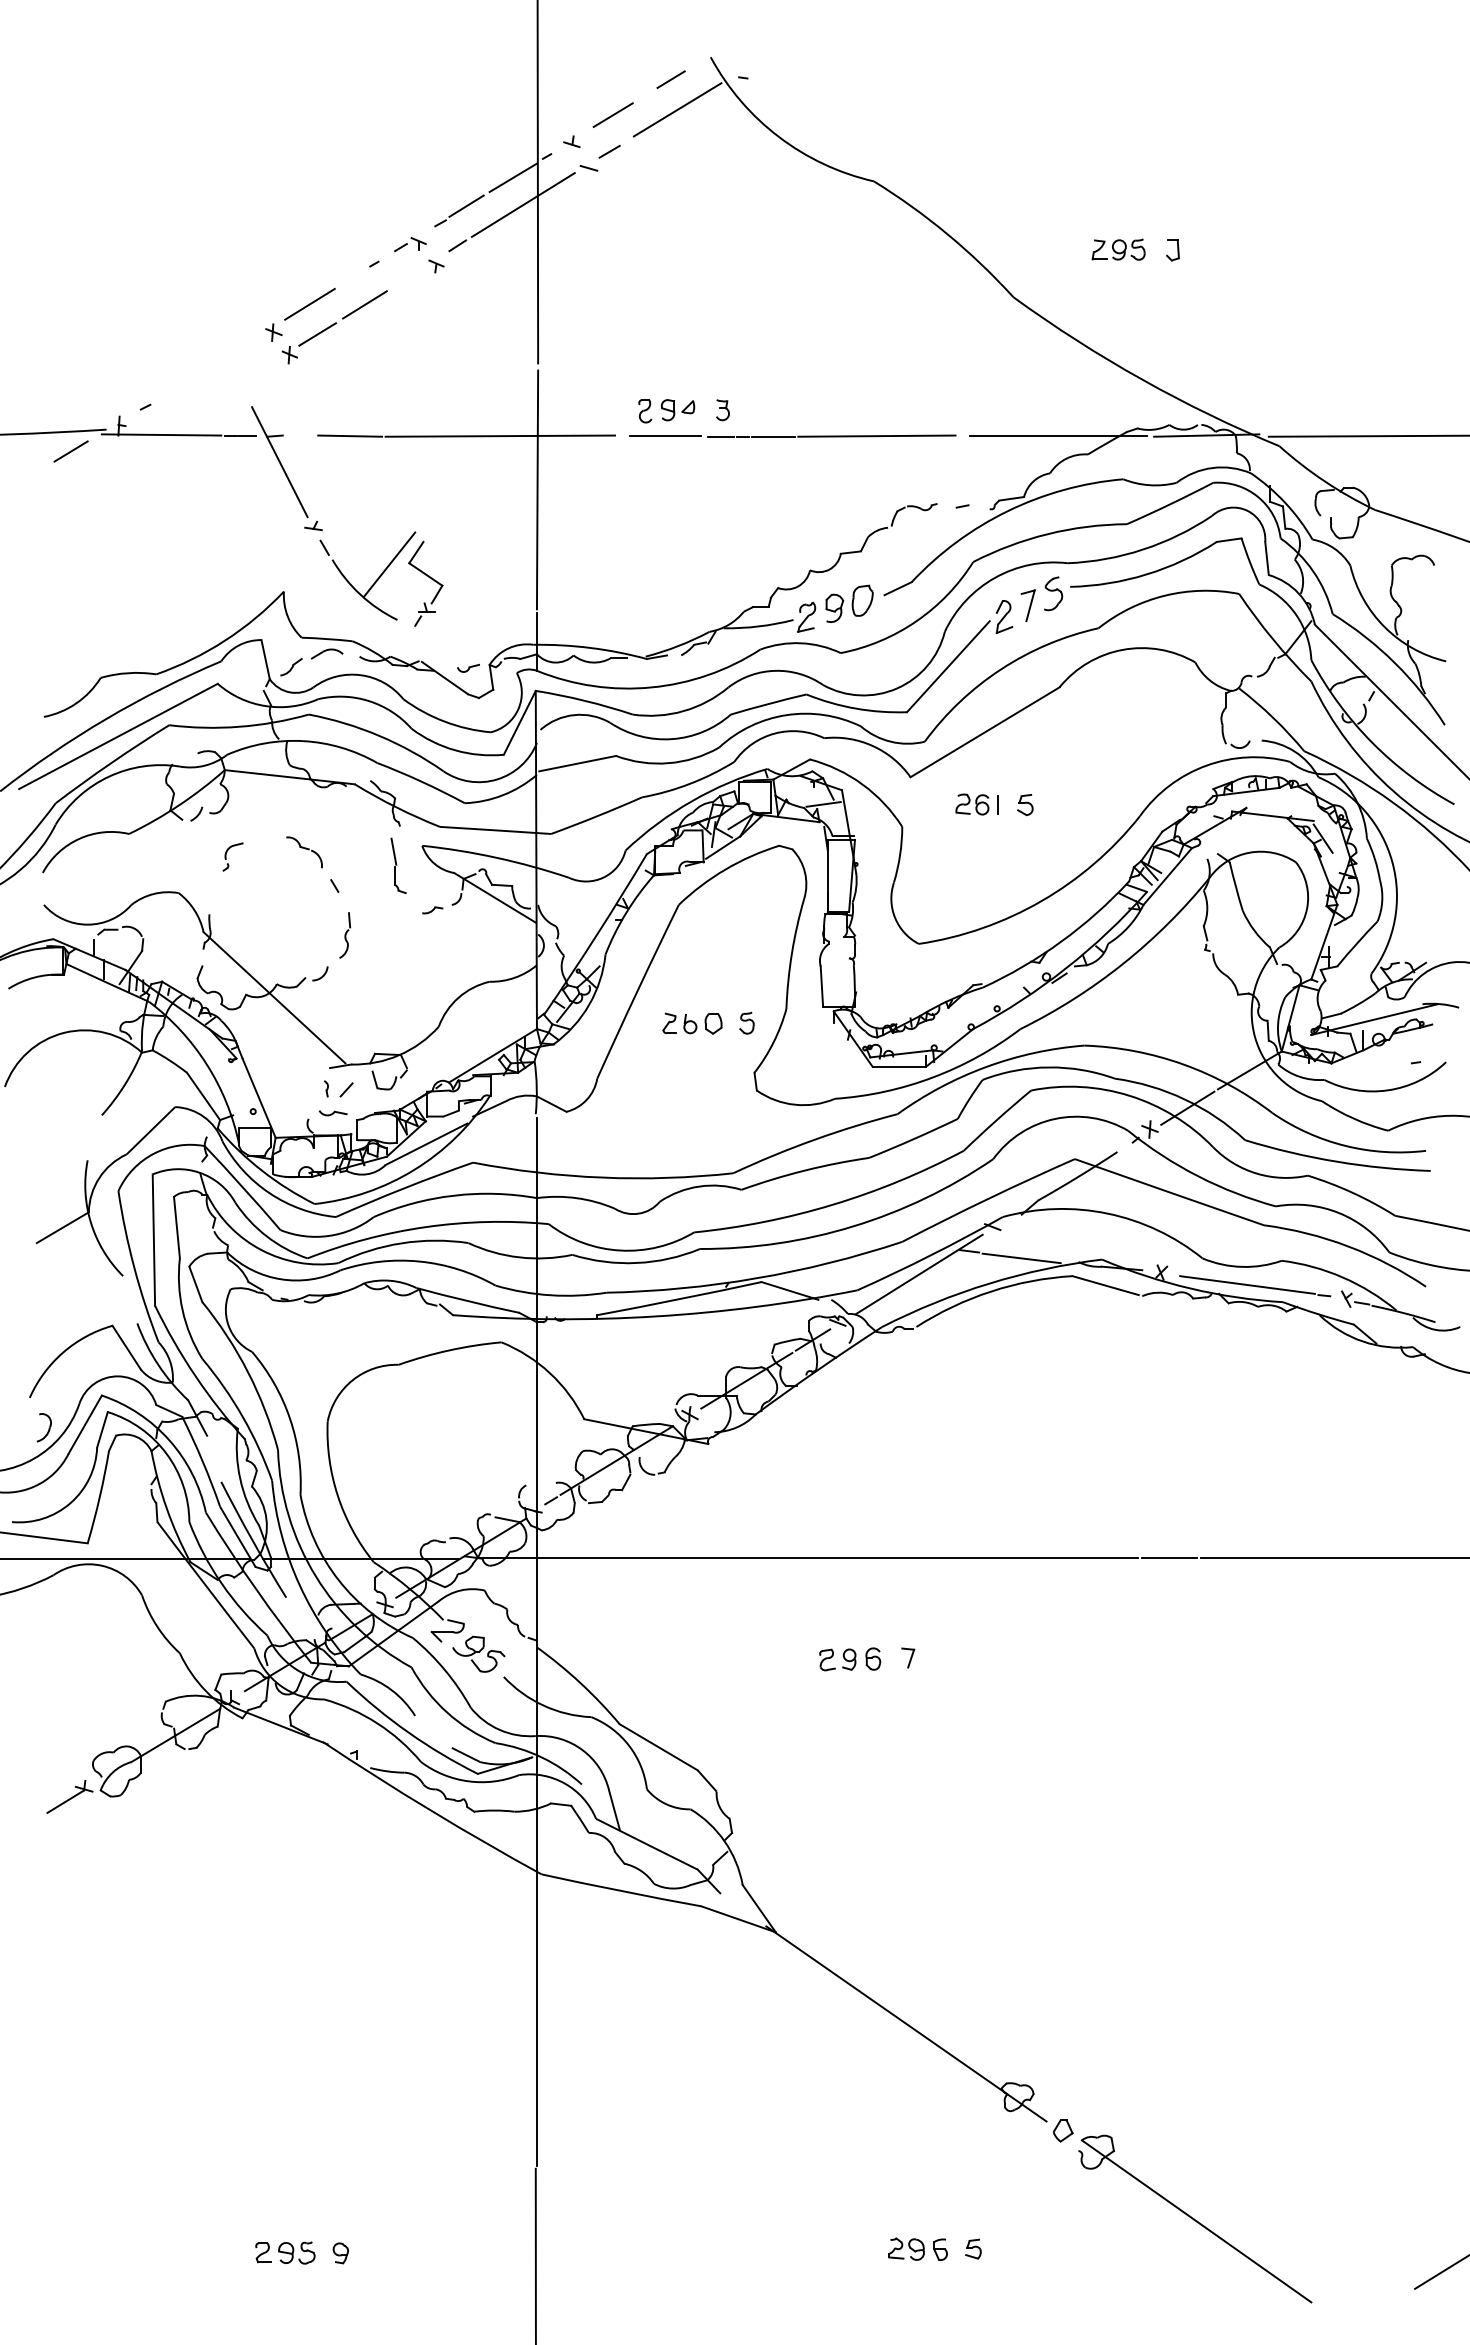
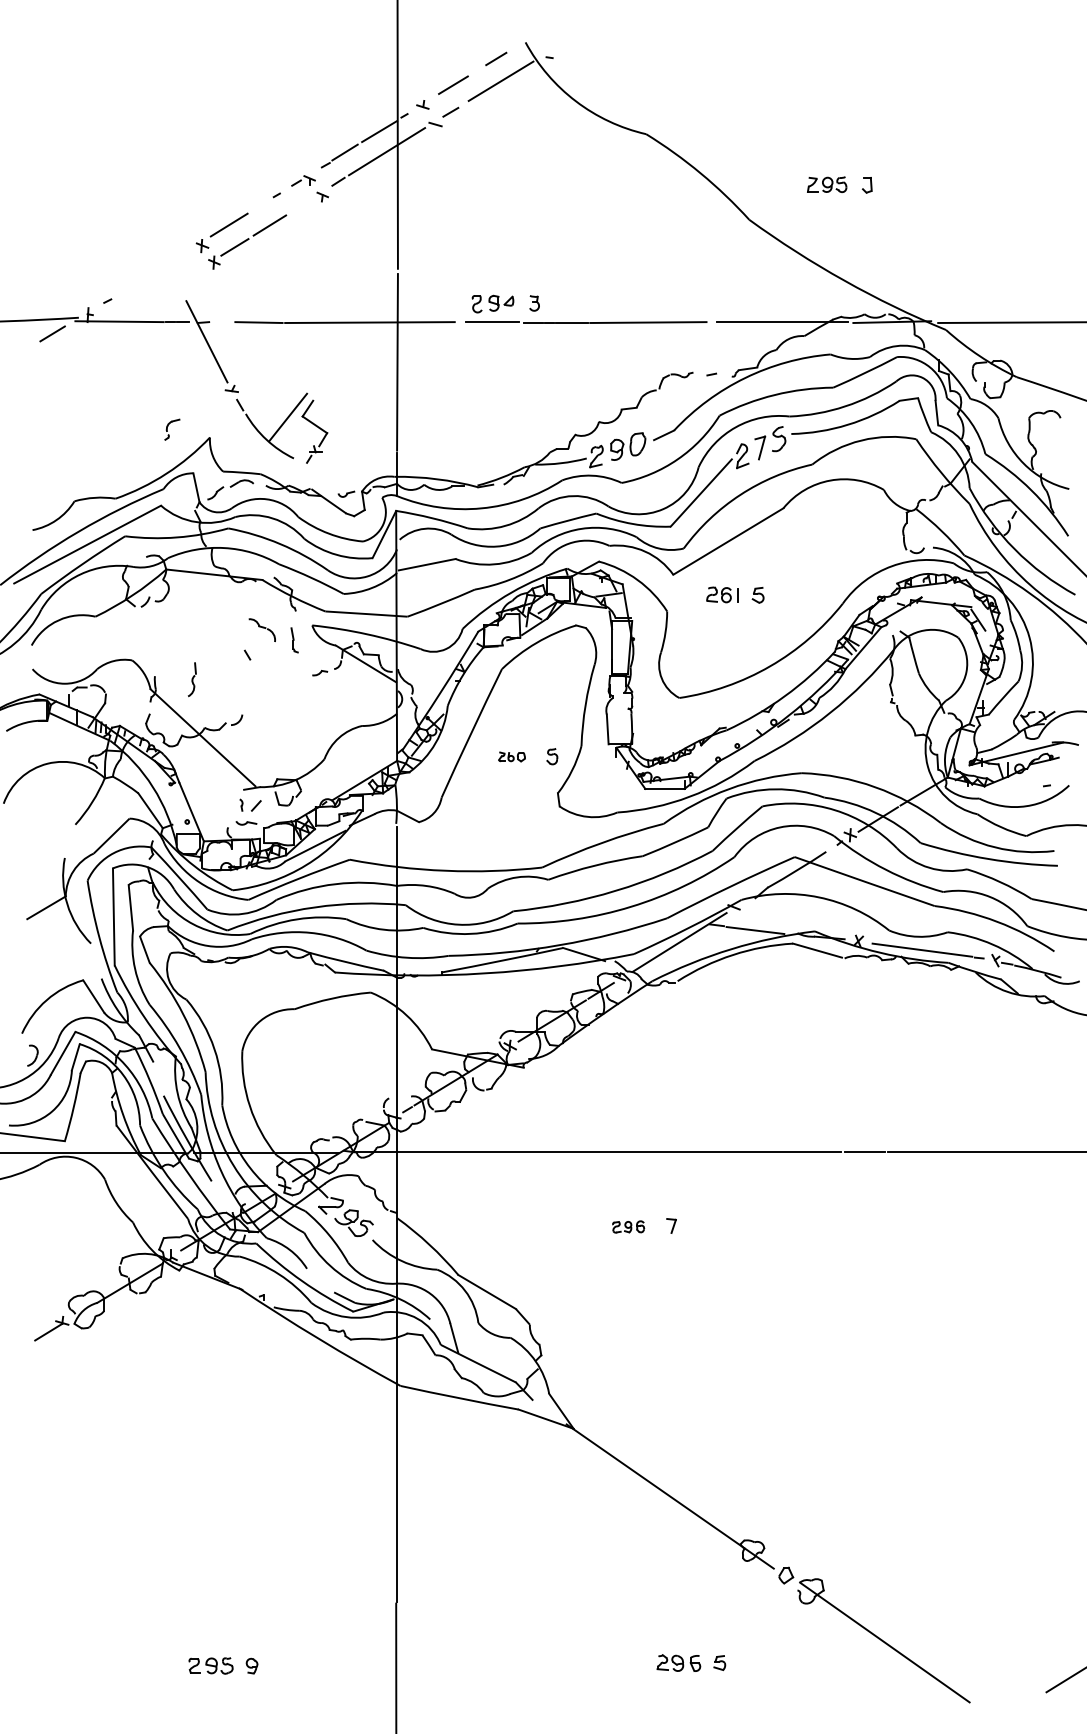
part: (303, 852) -> (261, 630), moved
part: (233, 856) -> (172, 429), moved
part: (398, 866) -> (294, 640), size x0.6
part: (344, 935) -> (191, 679), moved
part: (691, 1023) -> (511, 756), size x0.6
part: (849, 1658) -> (628, 1226), size x0.7

